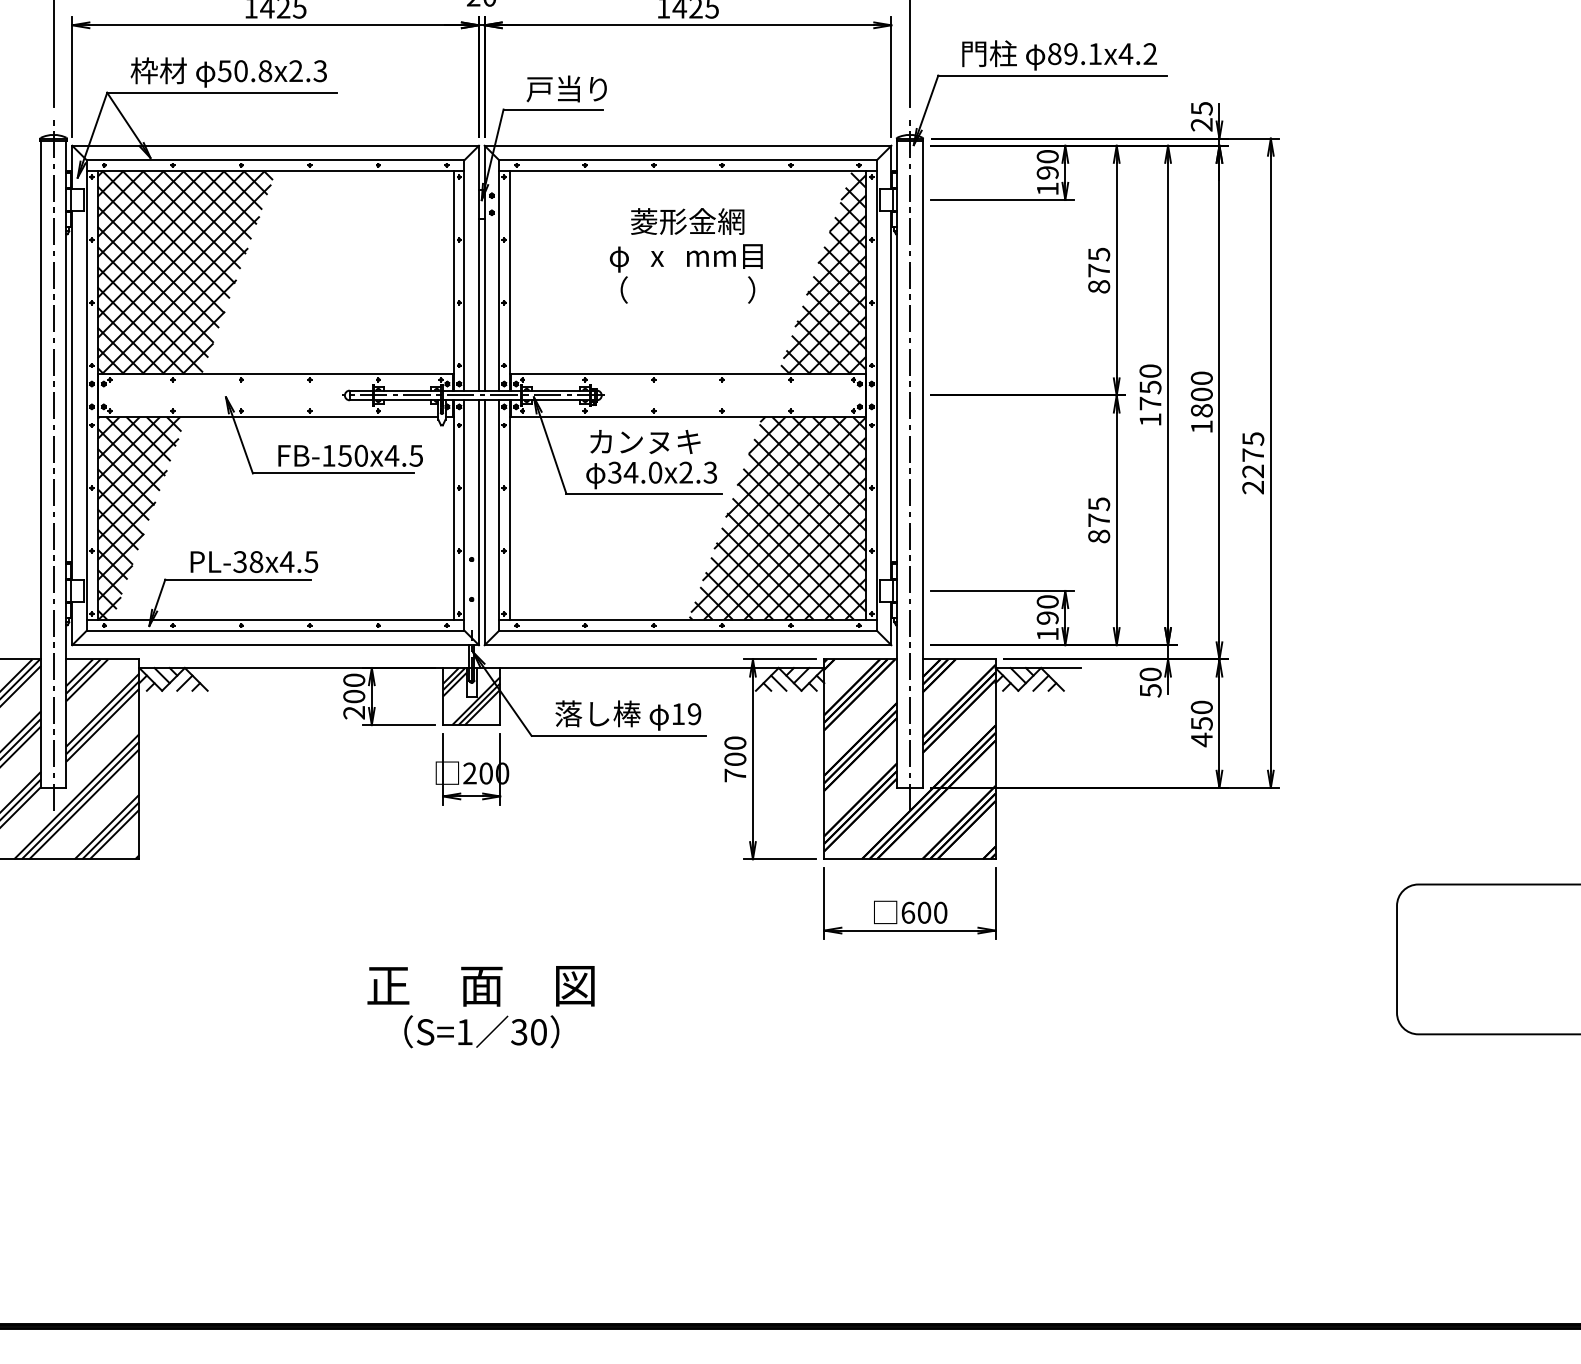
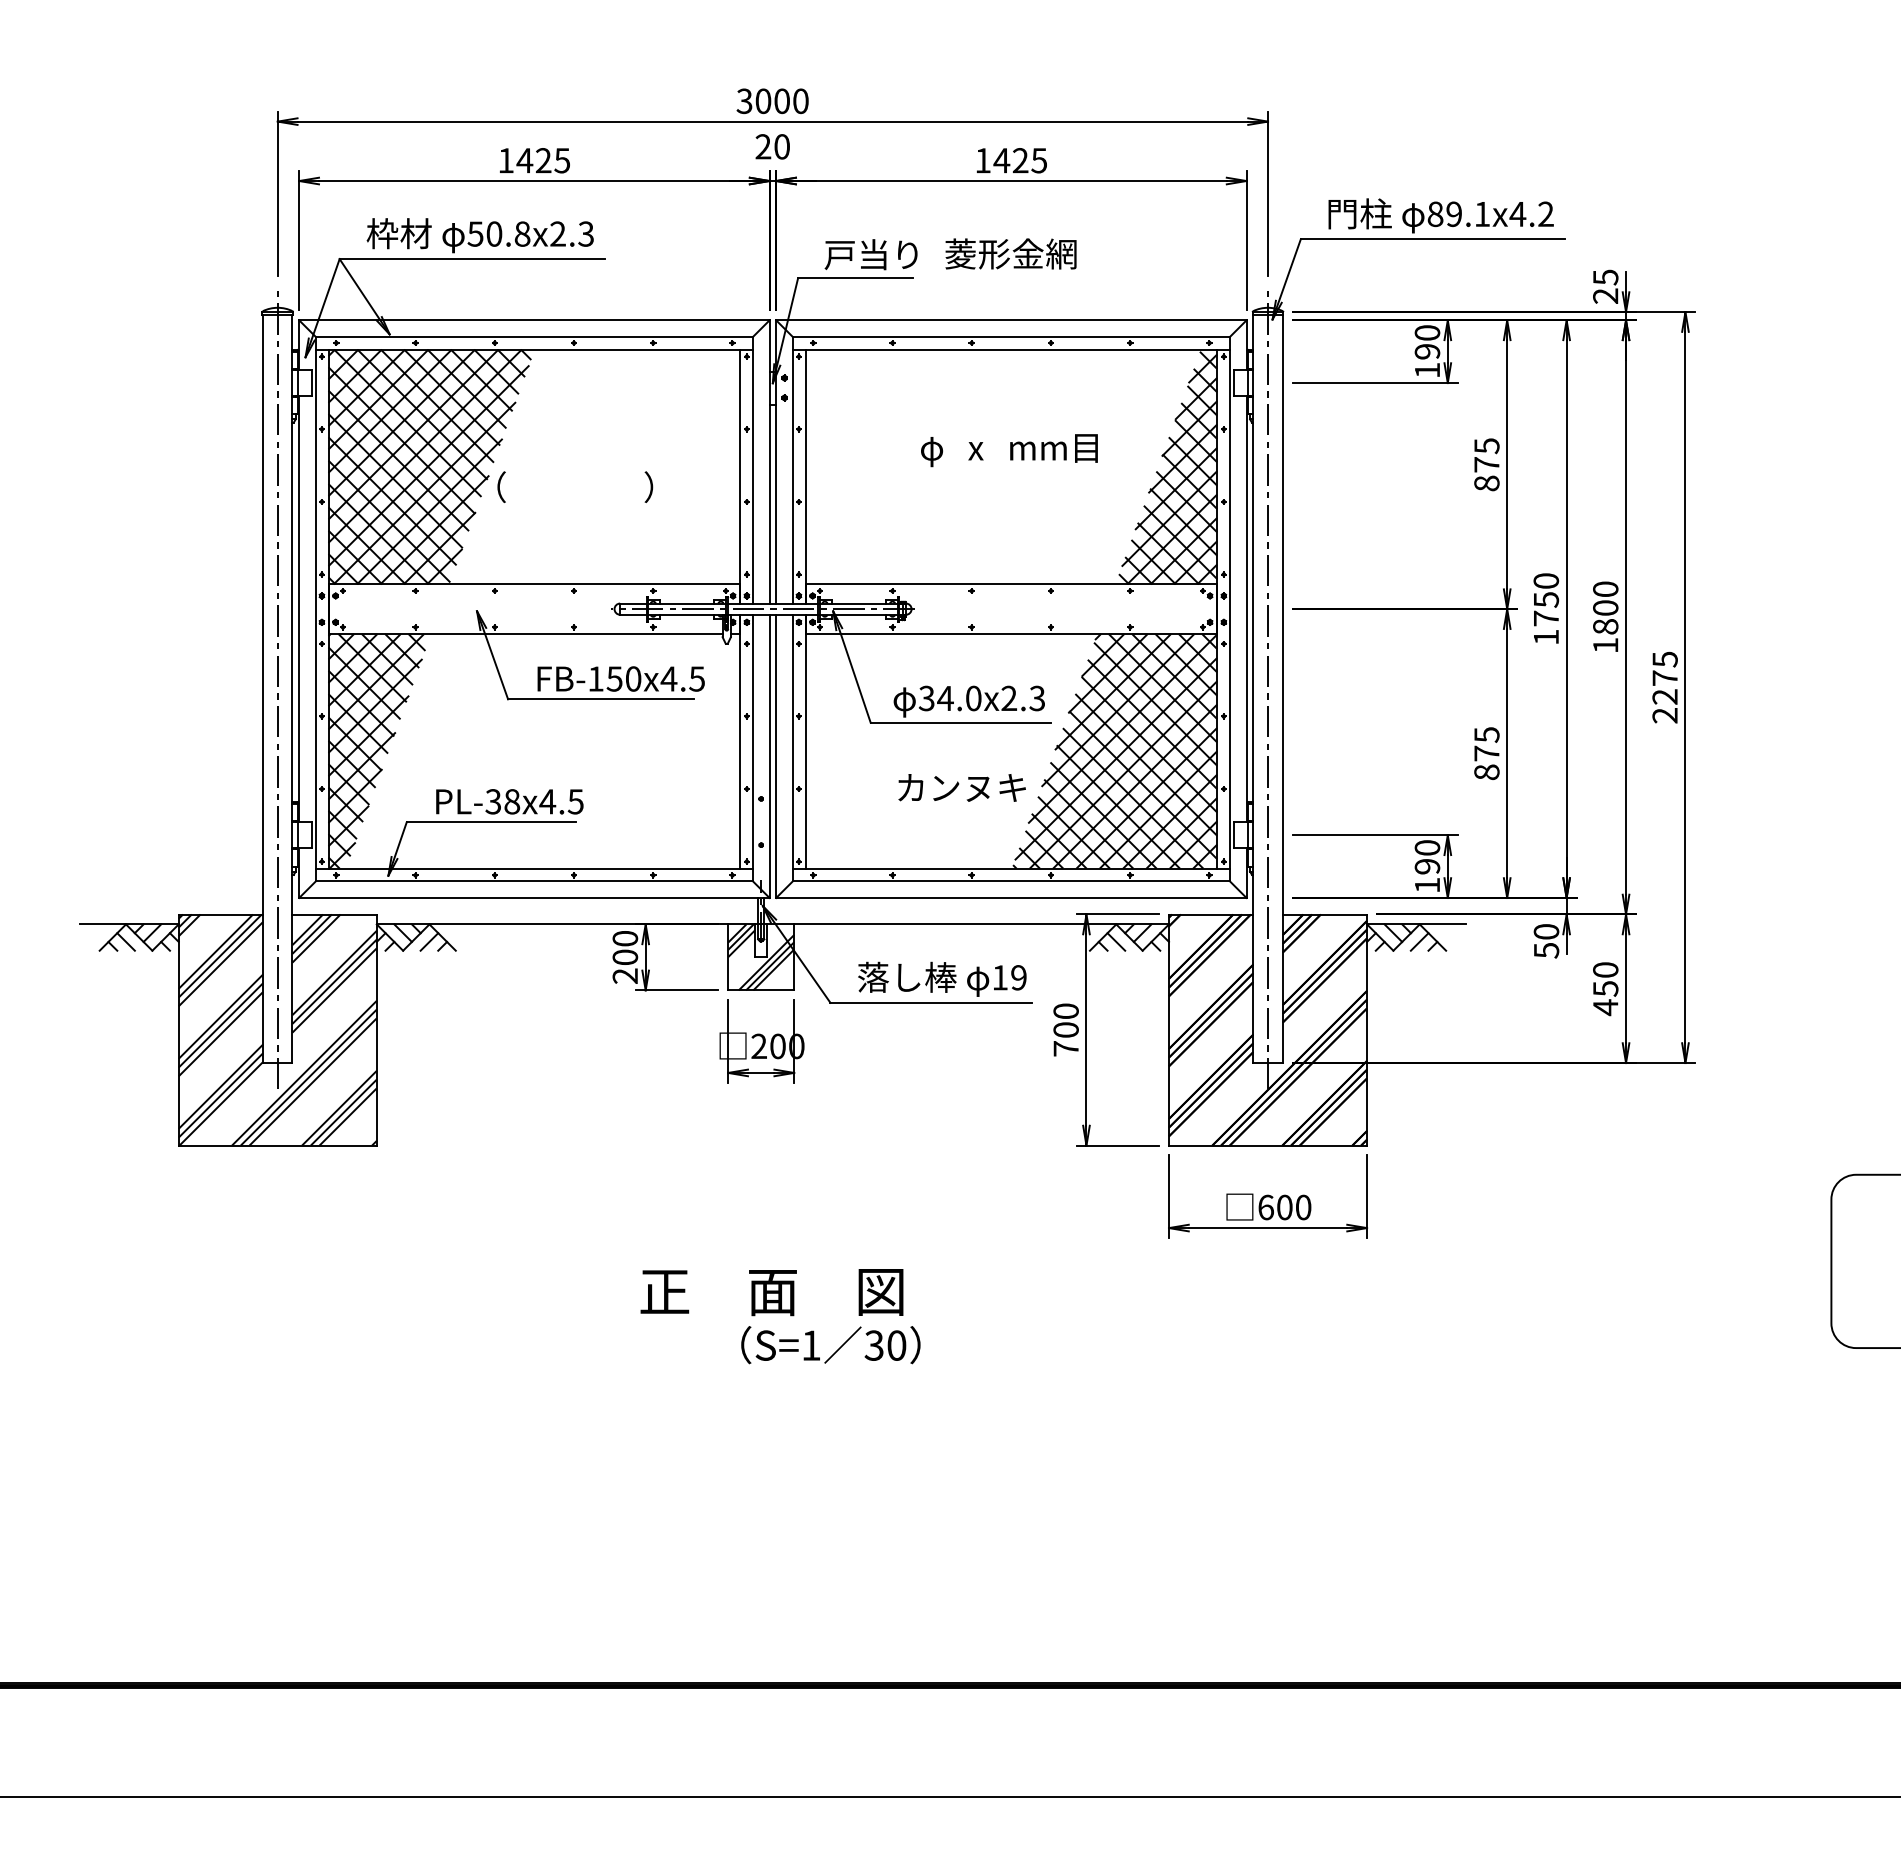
text: (687, 221) -> (1010, 253), moved
text: (688, 289) -> (575, 486), moved
text: (644, 441) -> (961, 787), moved
text: (481, 1032) -> (830, 1345), moved

